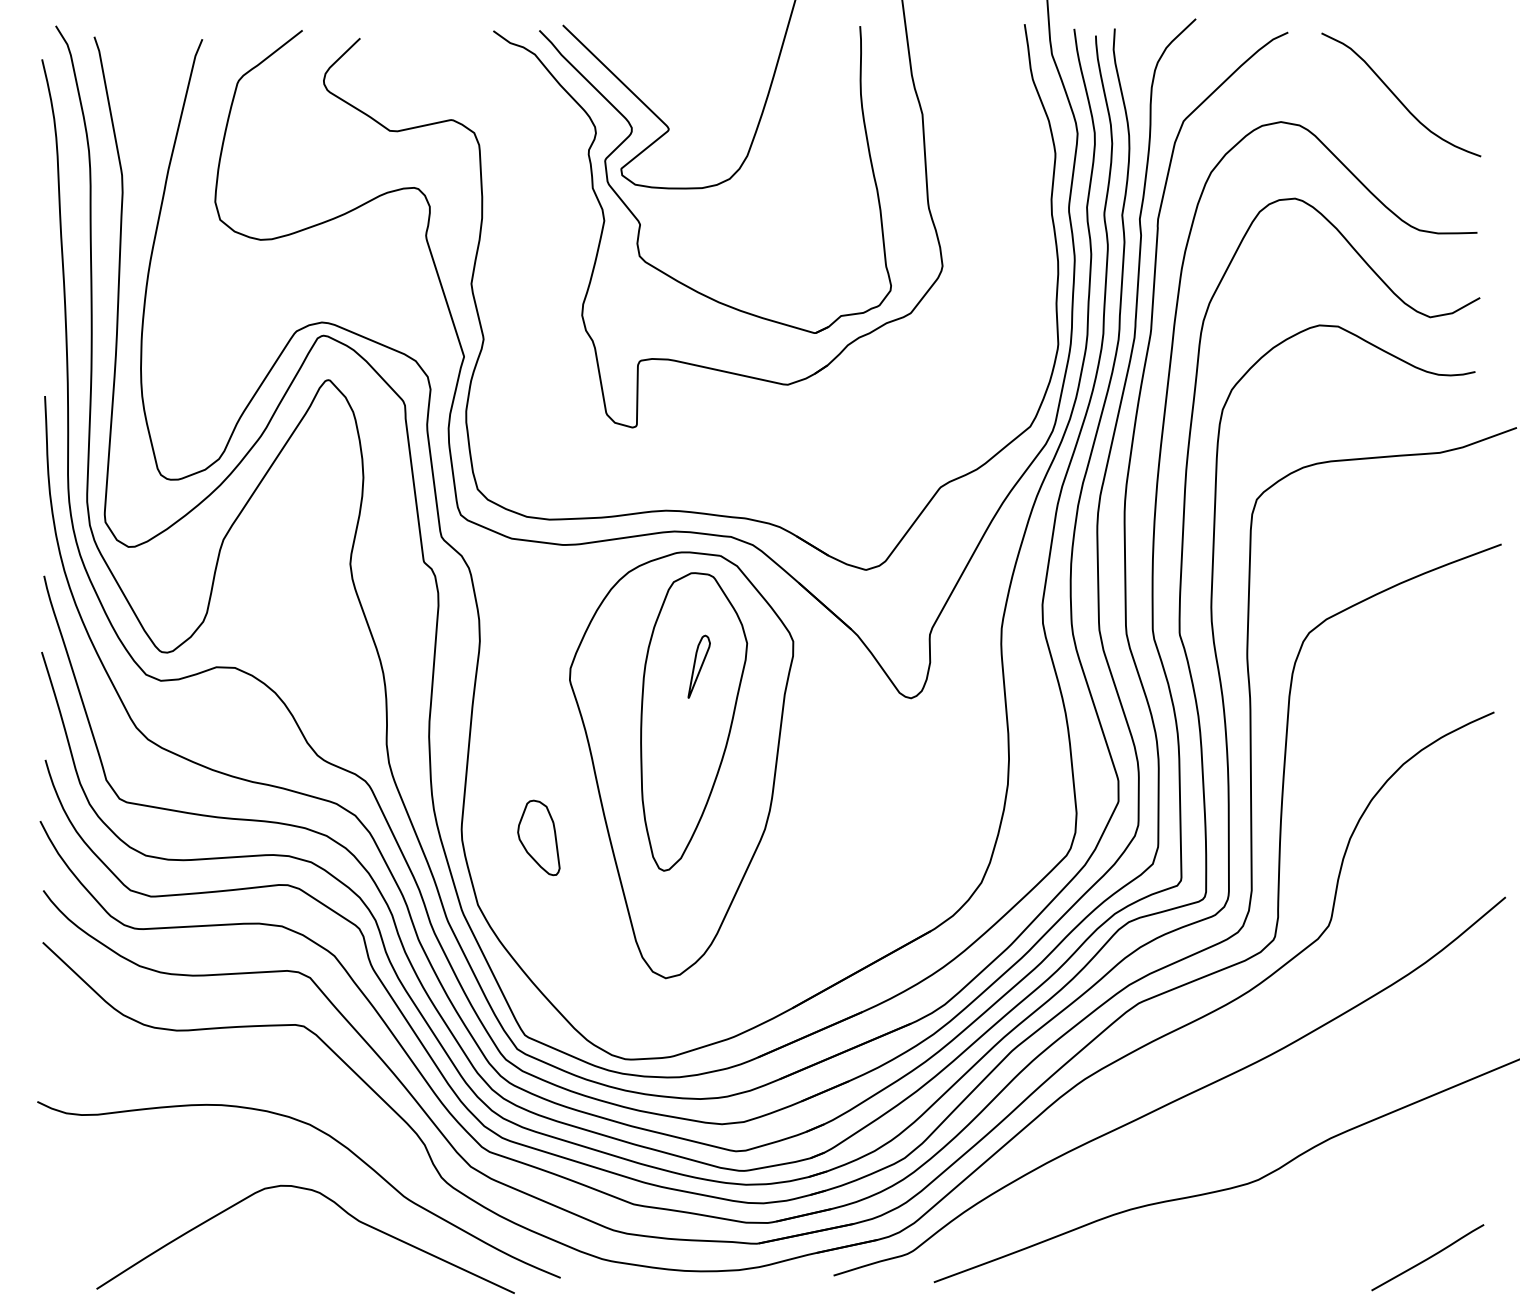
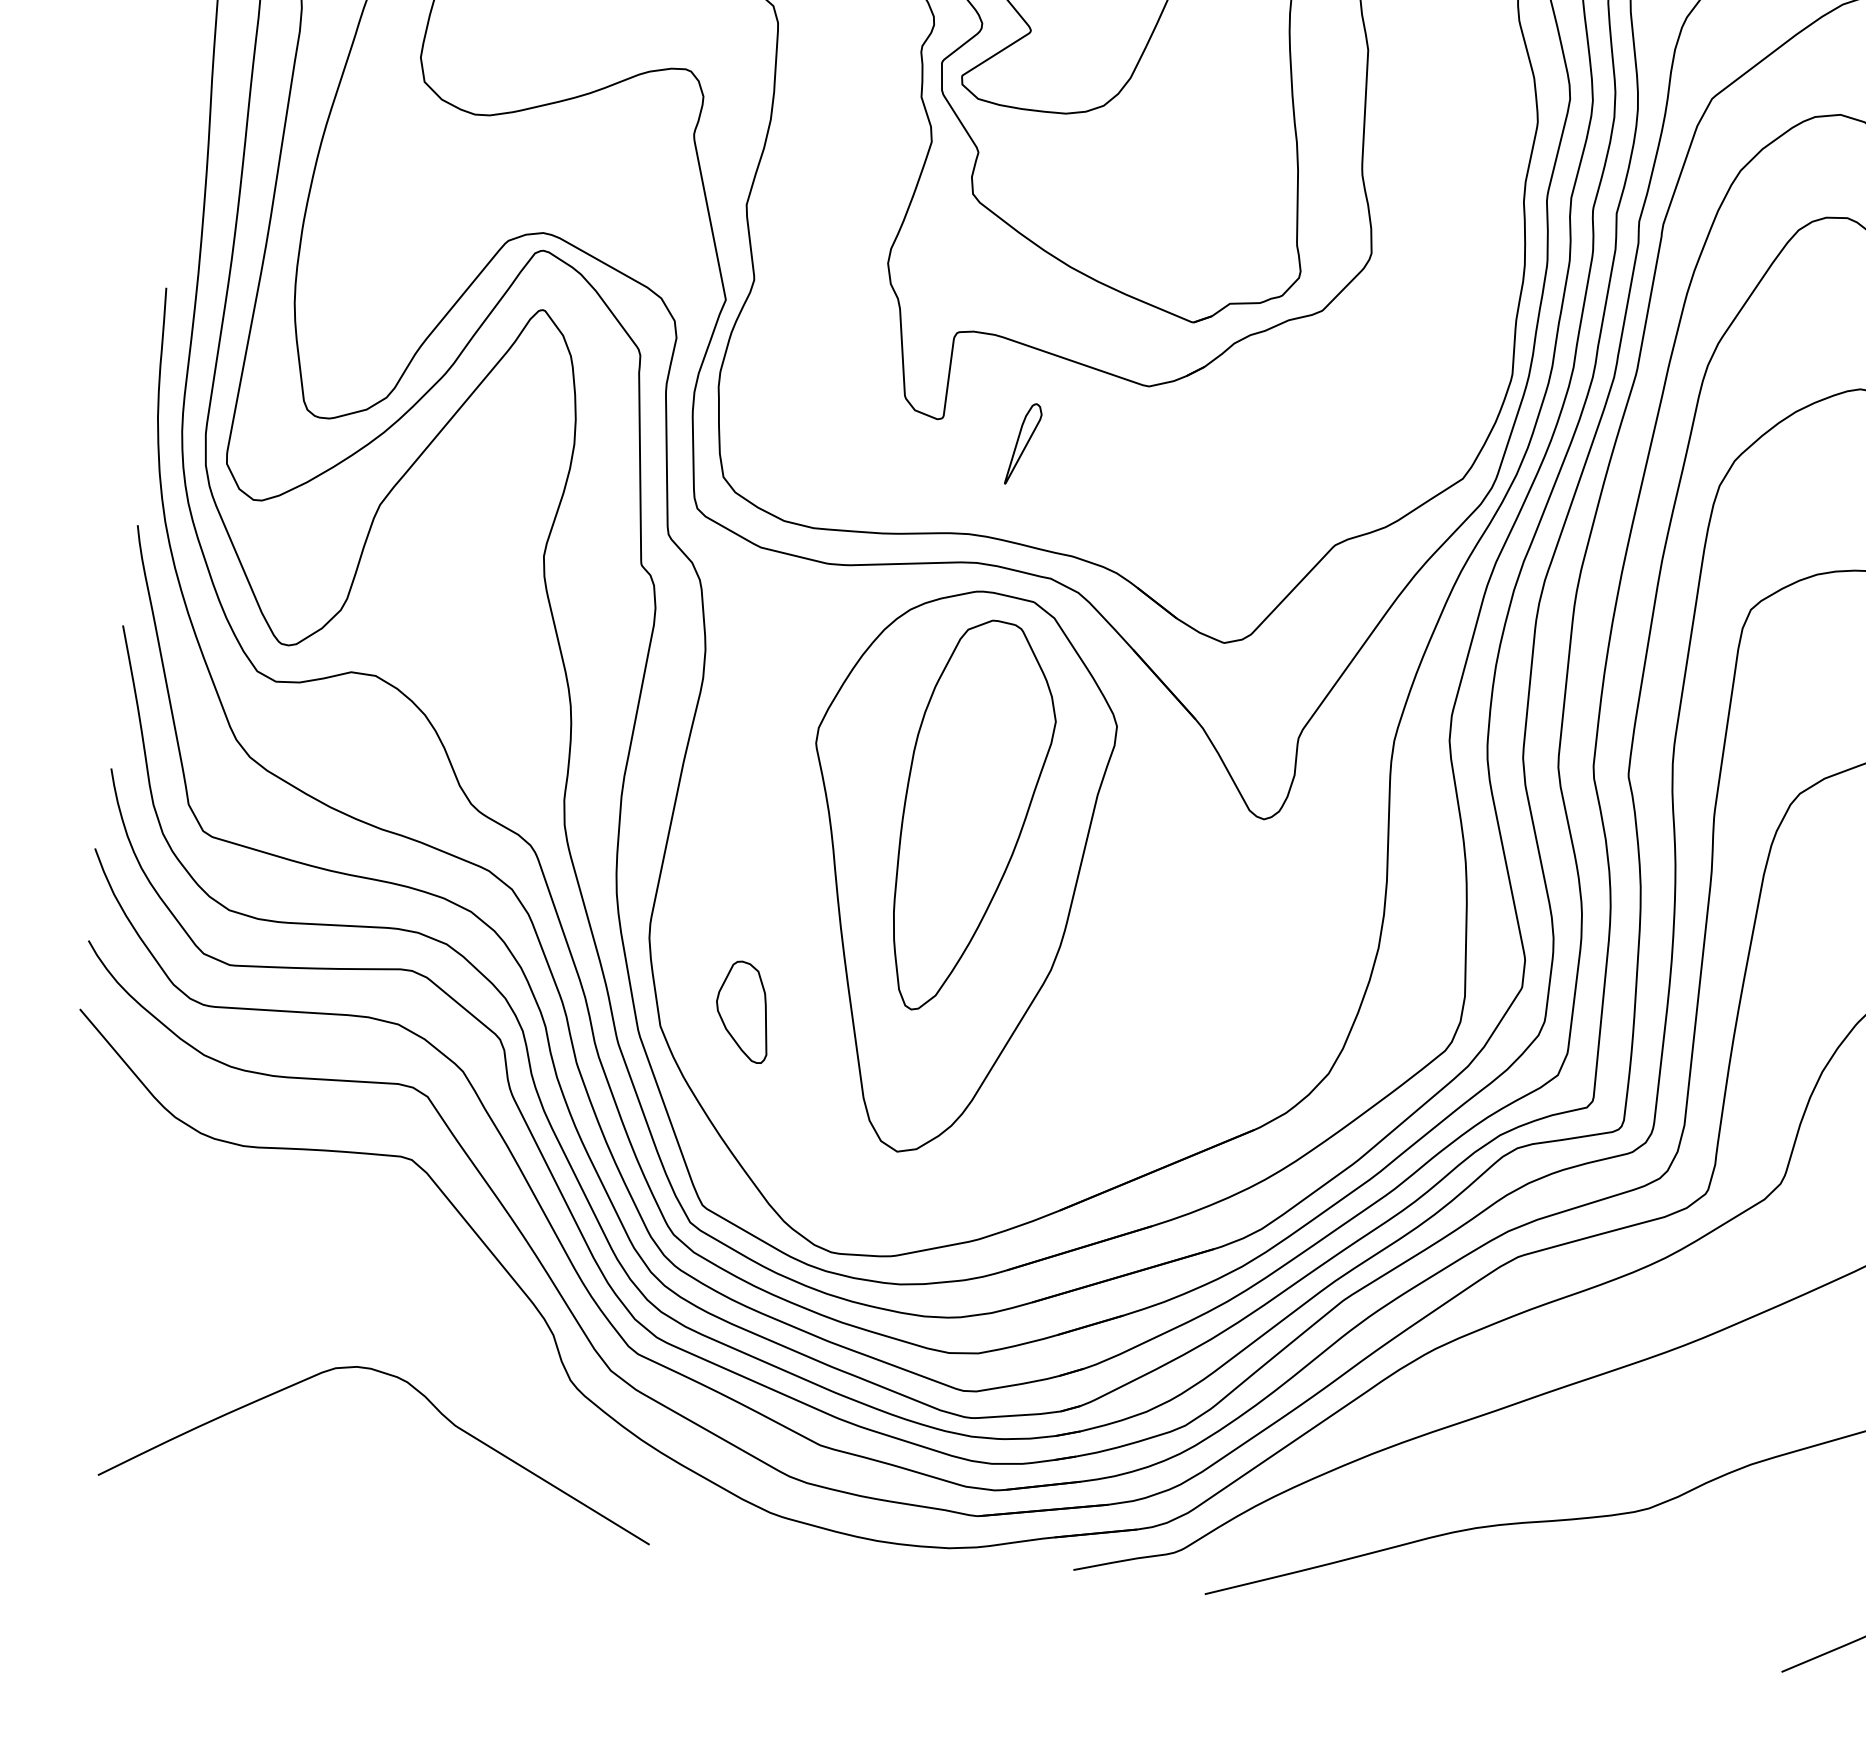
part: (698, 666) -> (1022, 443), moved
part: (538, 837) -> (743, 1010), moved
curve: (335, 1141) -> (436, 1316), removed

